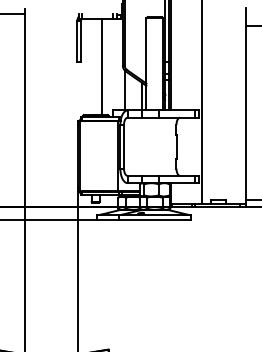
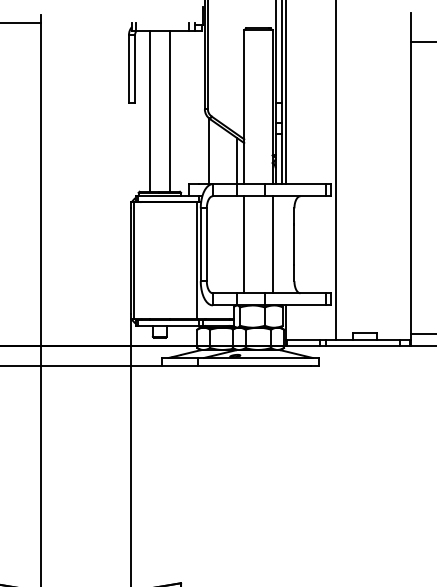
line: (89, 66) -> (149, 110), added
line: (146, 146) -> (244, 244), added
line: (163, 146) -> (272, 244), added

